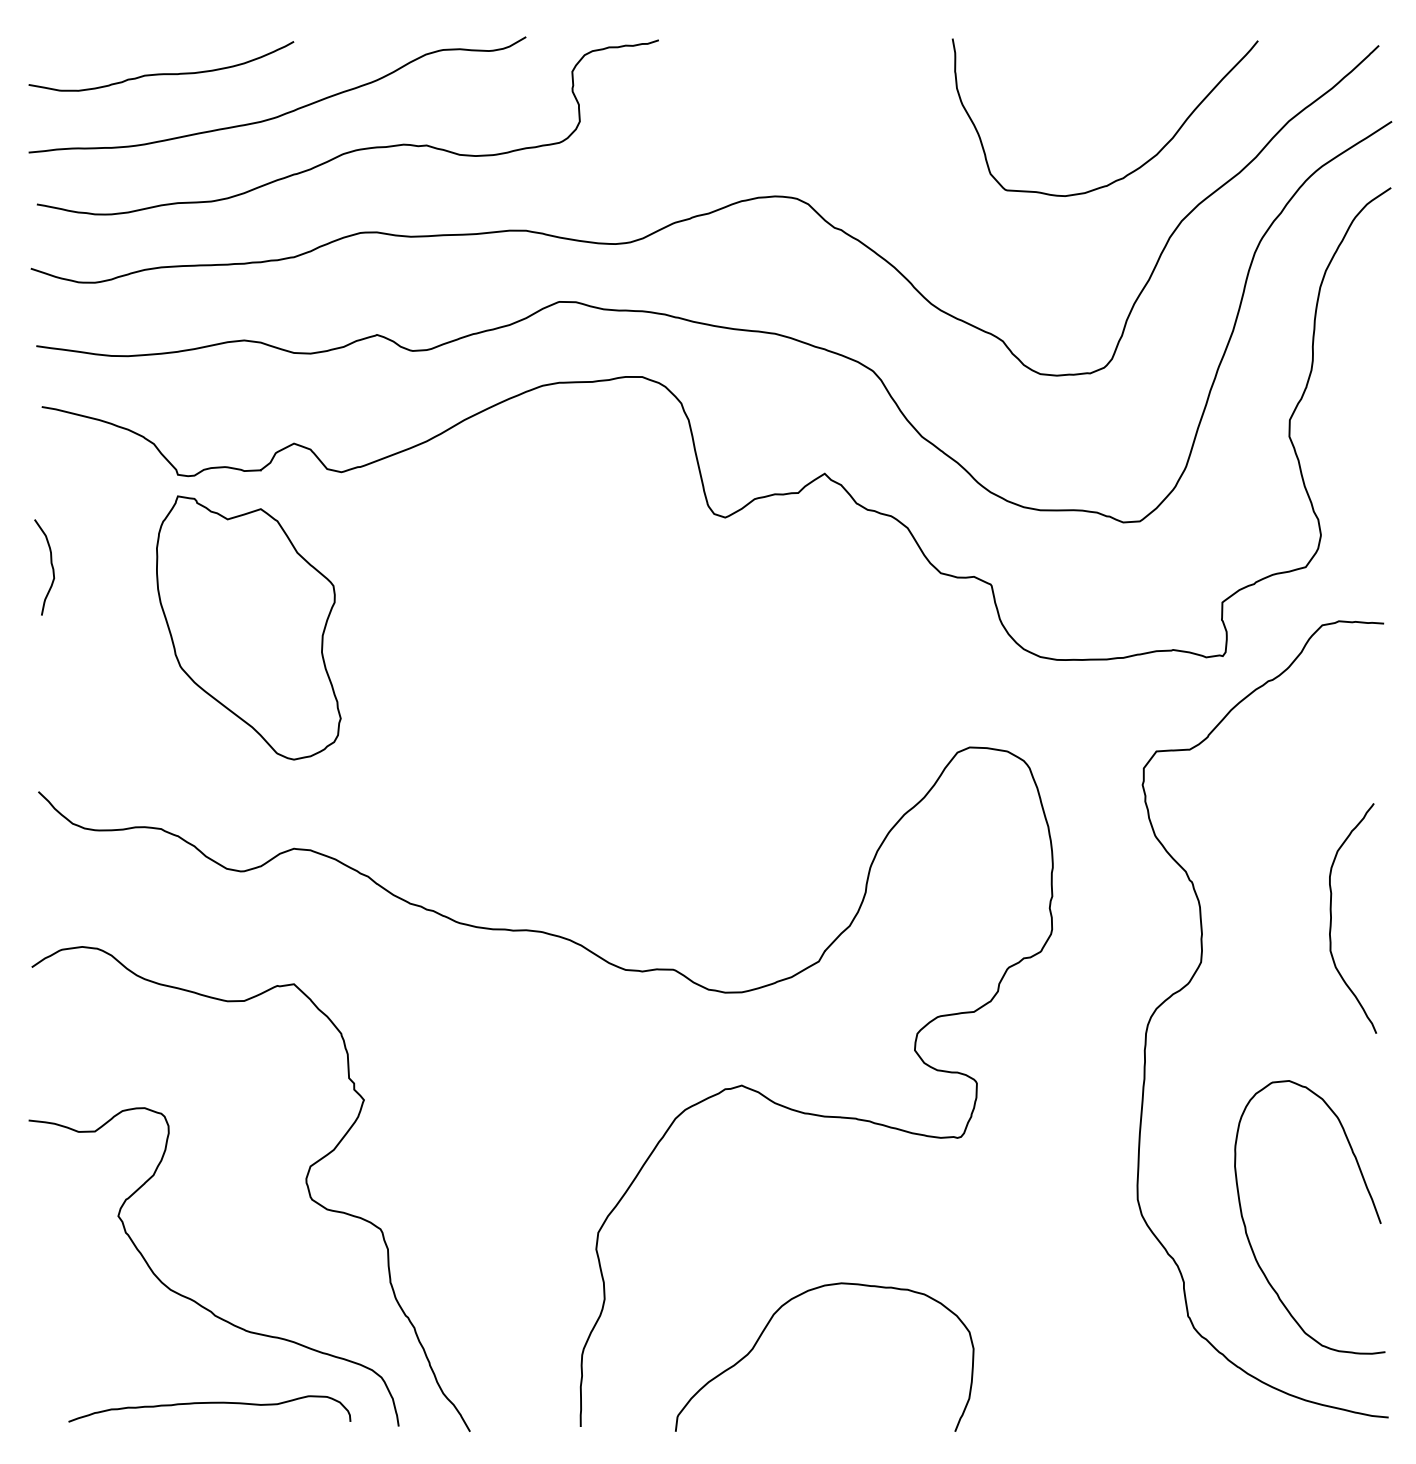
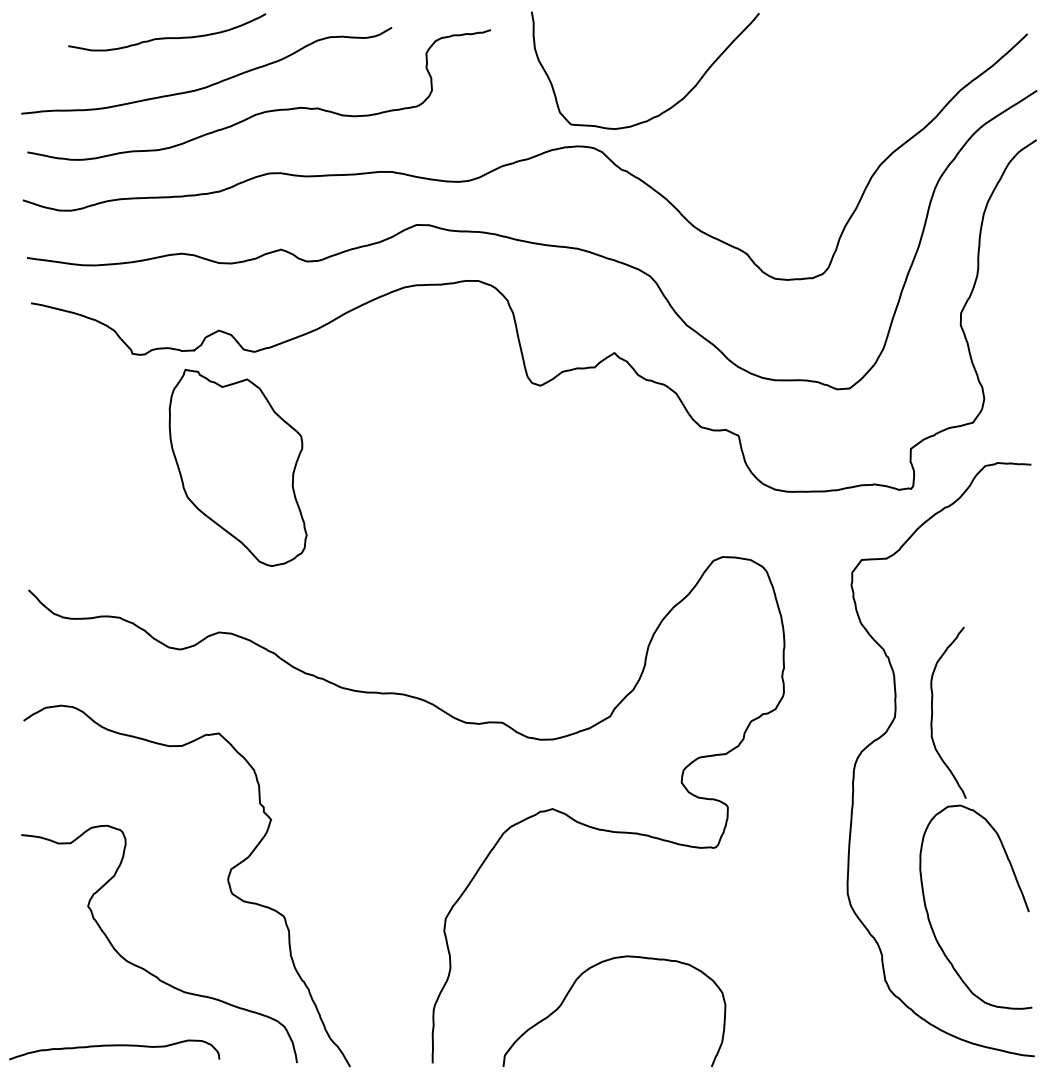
curve: (161, 73) -> (167, 37), moved
curve: (1134, 169) -> (667, 109), moved
curve: (51, 567) -> (38, 422), removed
part: (248, 627) -> (237, 467), moved
curve: (1331, 918) -> (932, 712), moved
curve: (209, 1403) -> (114, 1045), moved

